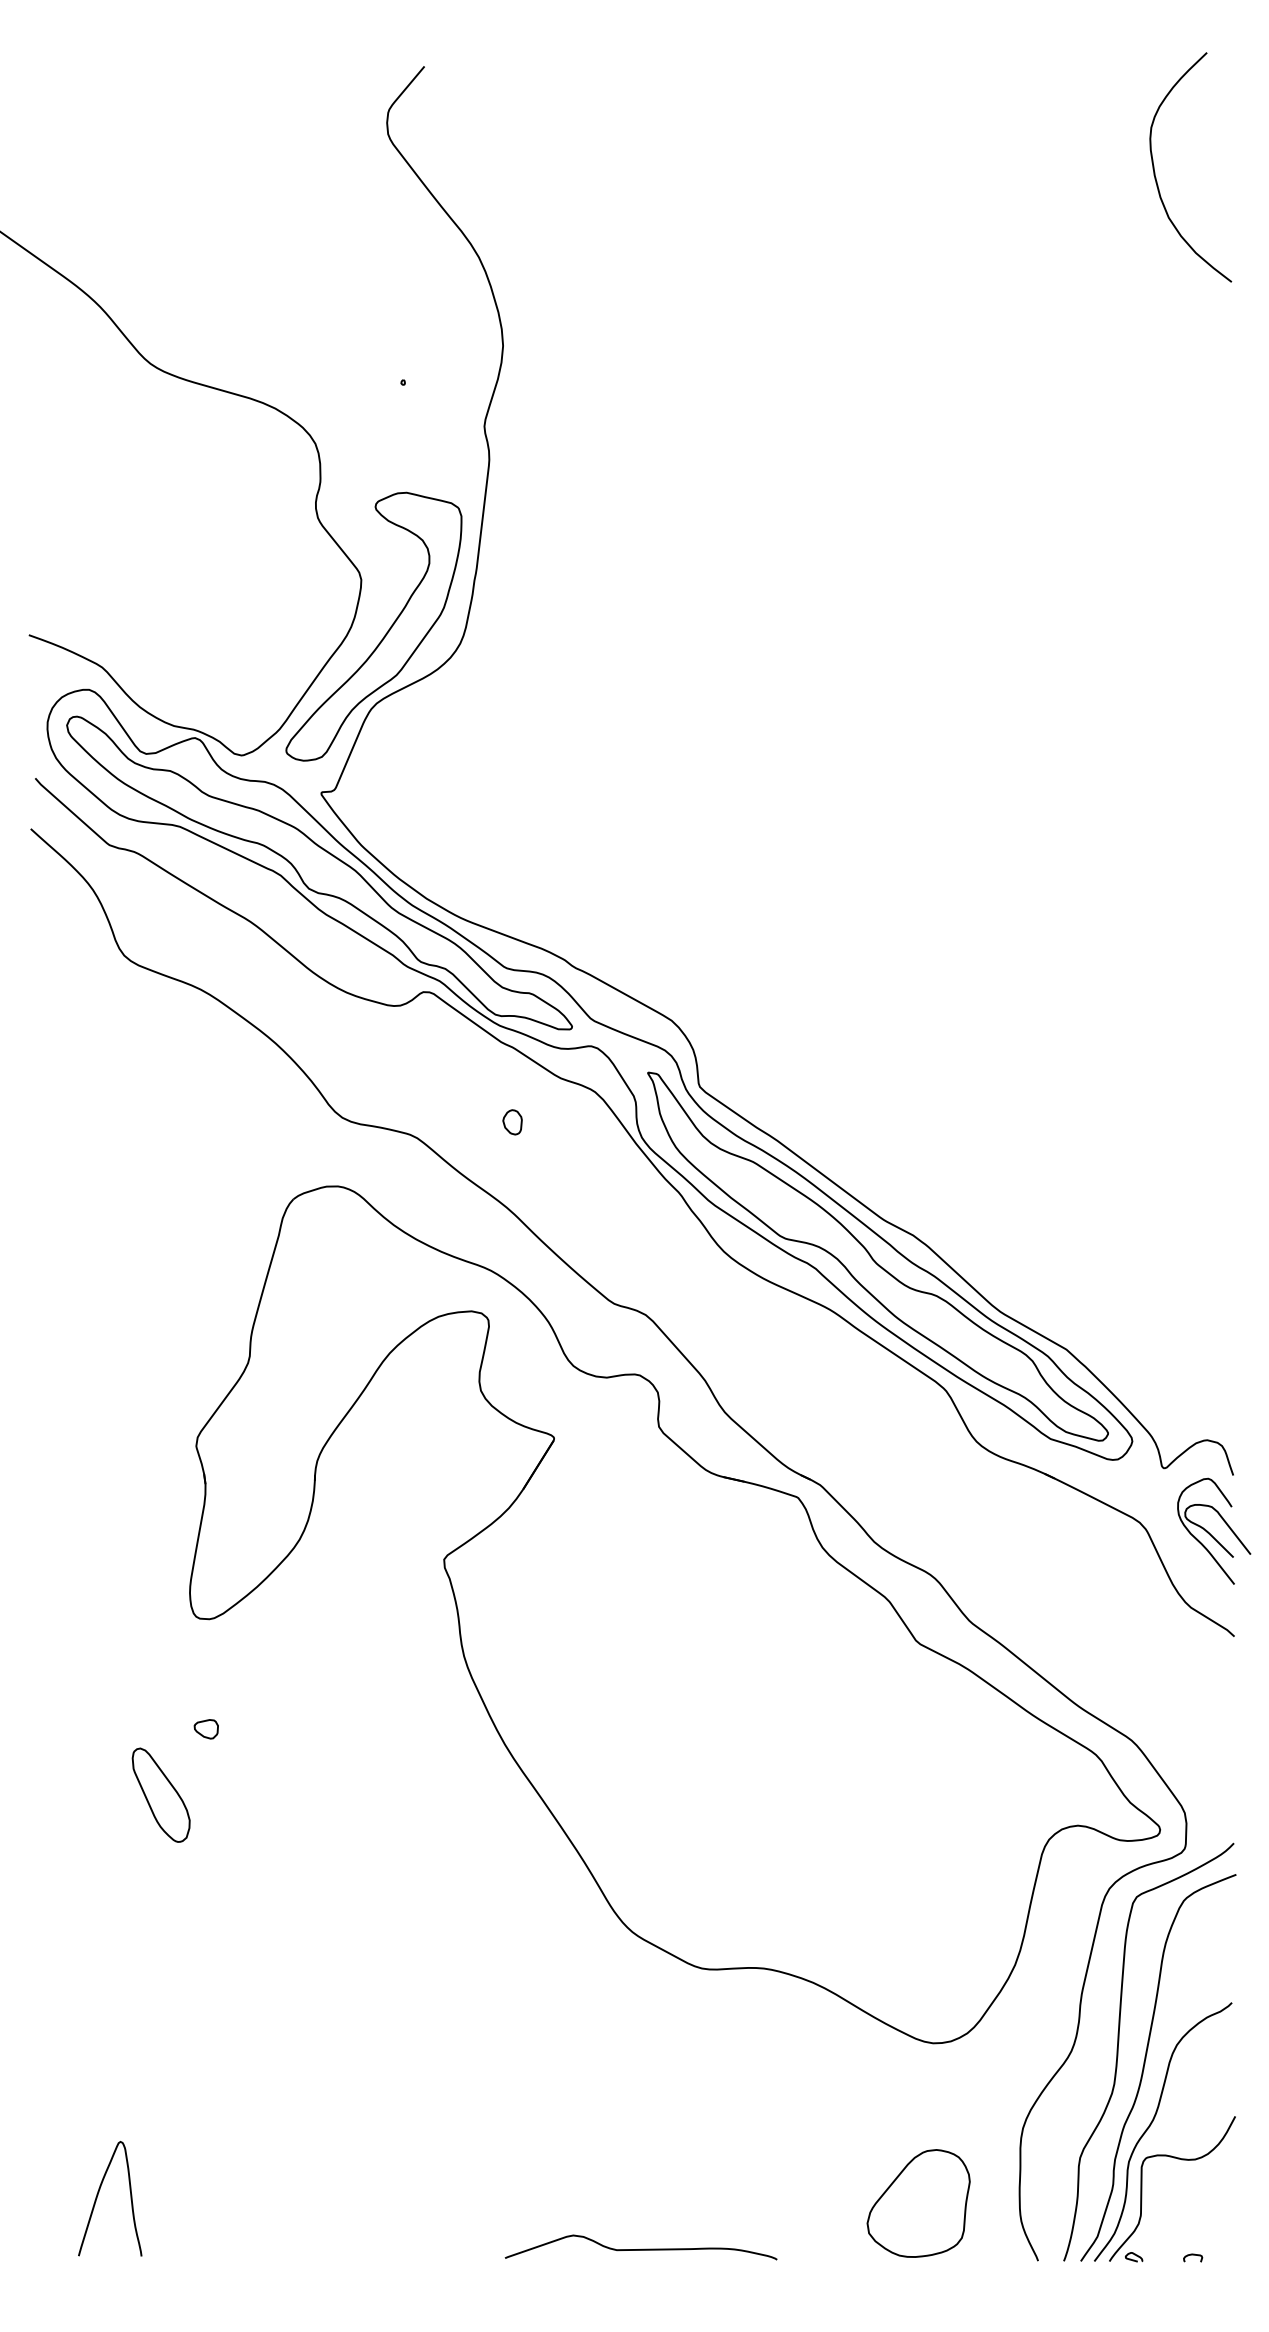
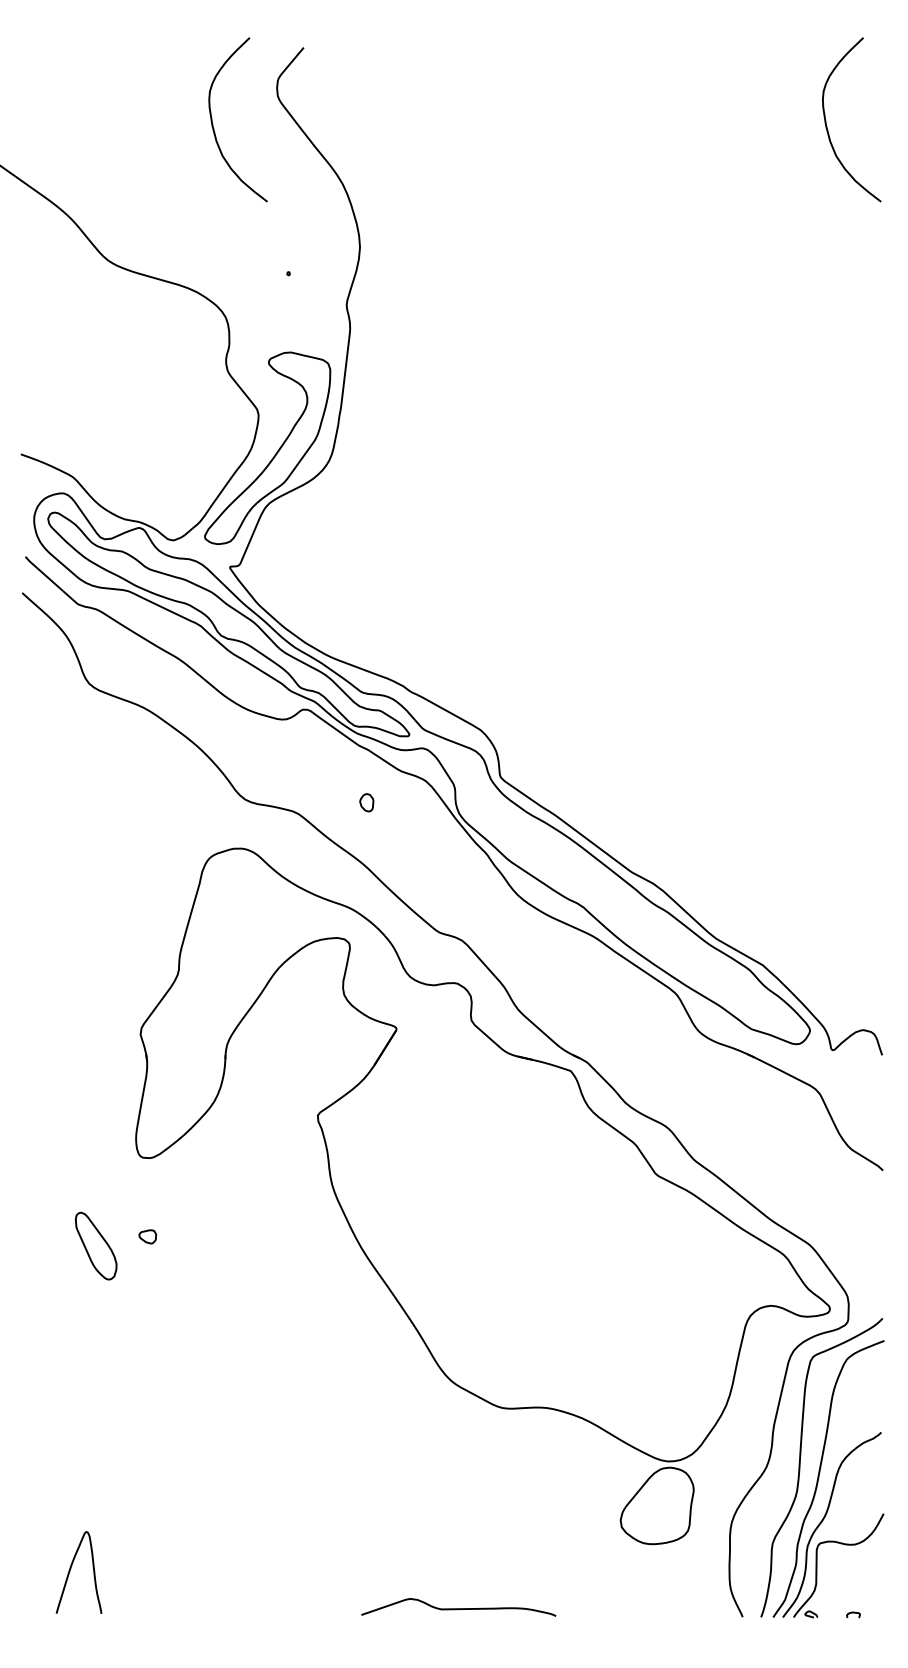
curve: (297, 172) -> (212, 123), added
part: (877, 1256) -> (627, 898), removed
part: (1214, 1530) -> (868, 1094), removed
part: (160, 1794) -> (95, 1245), moved
part: (918, 2203) -> (657, 1505), moved

